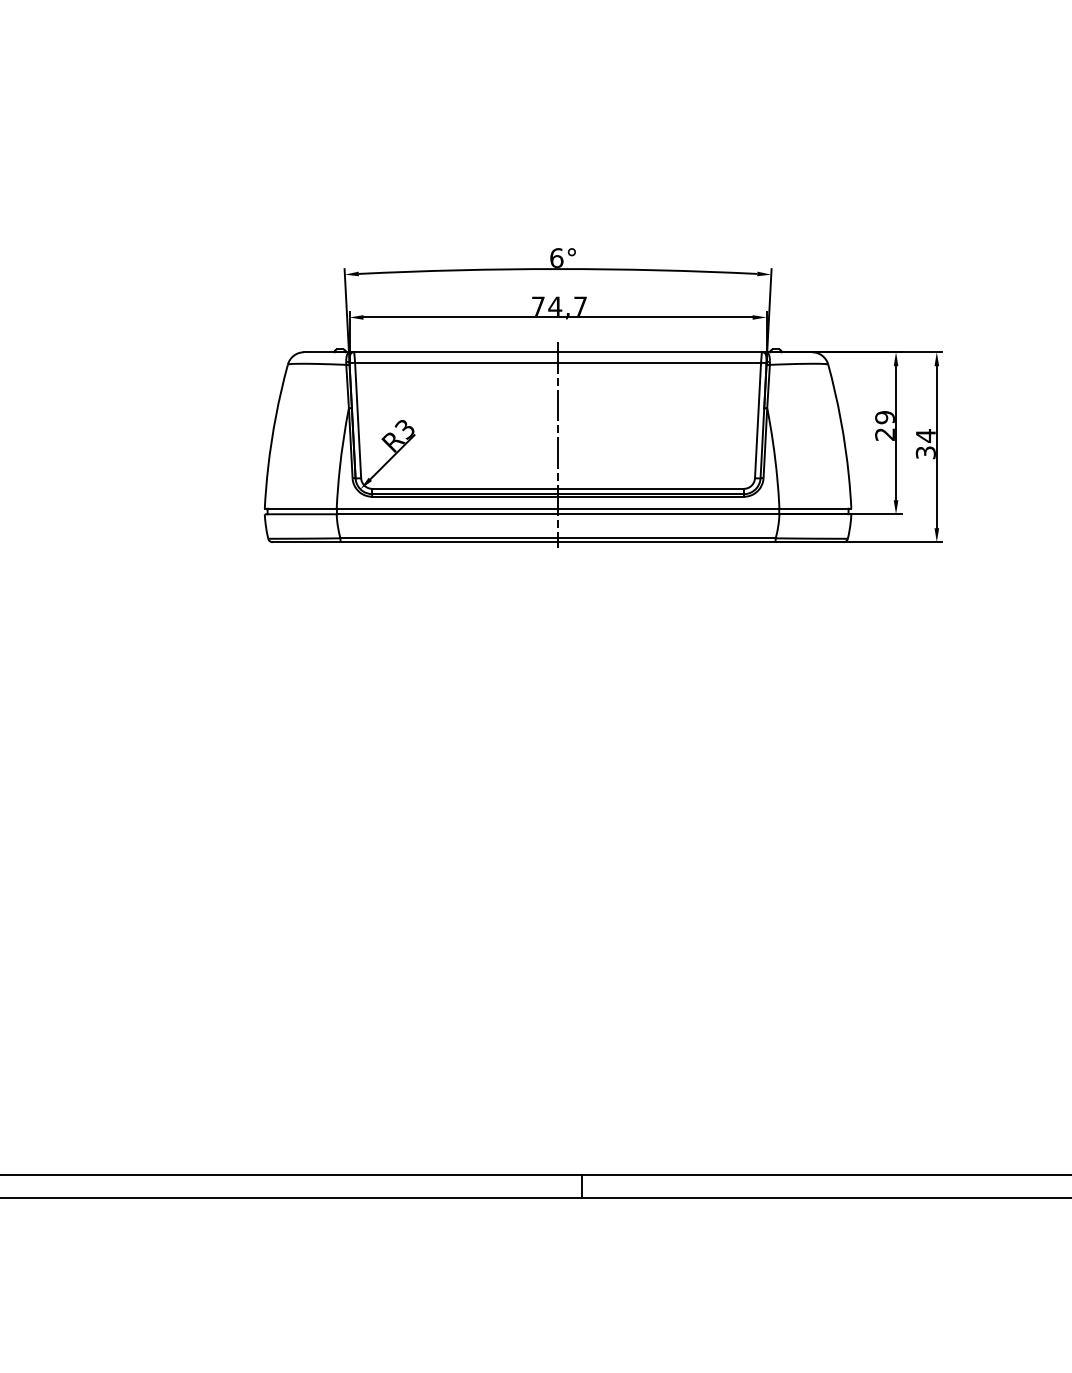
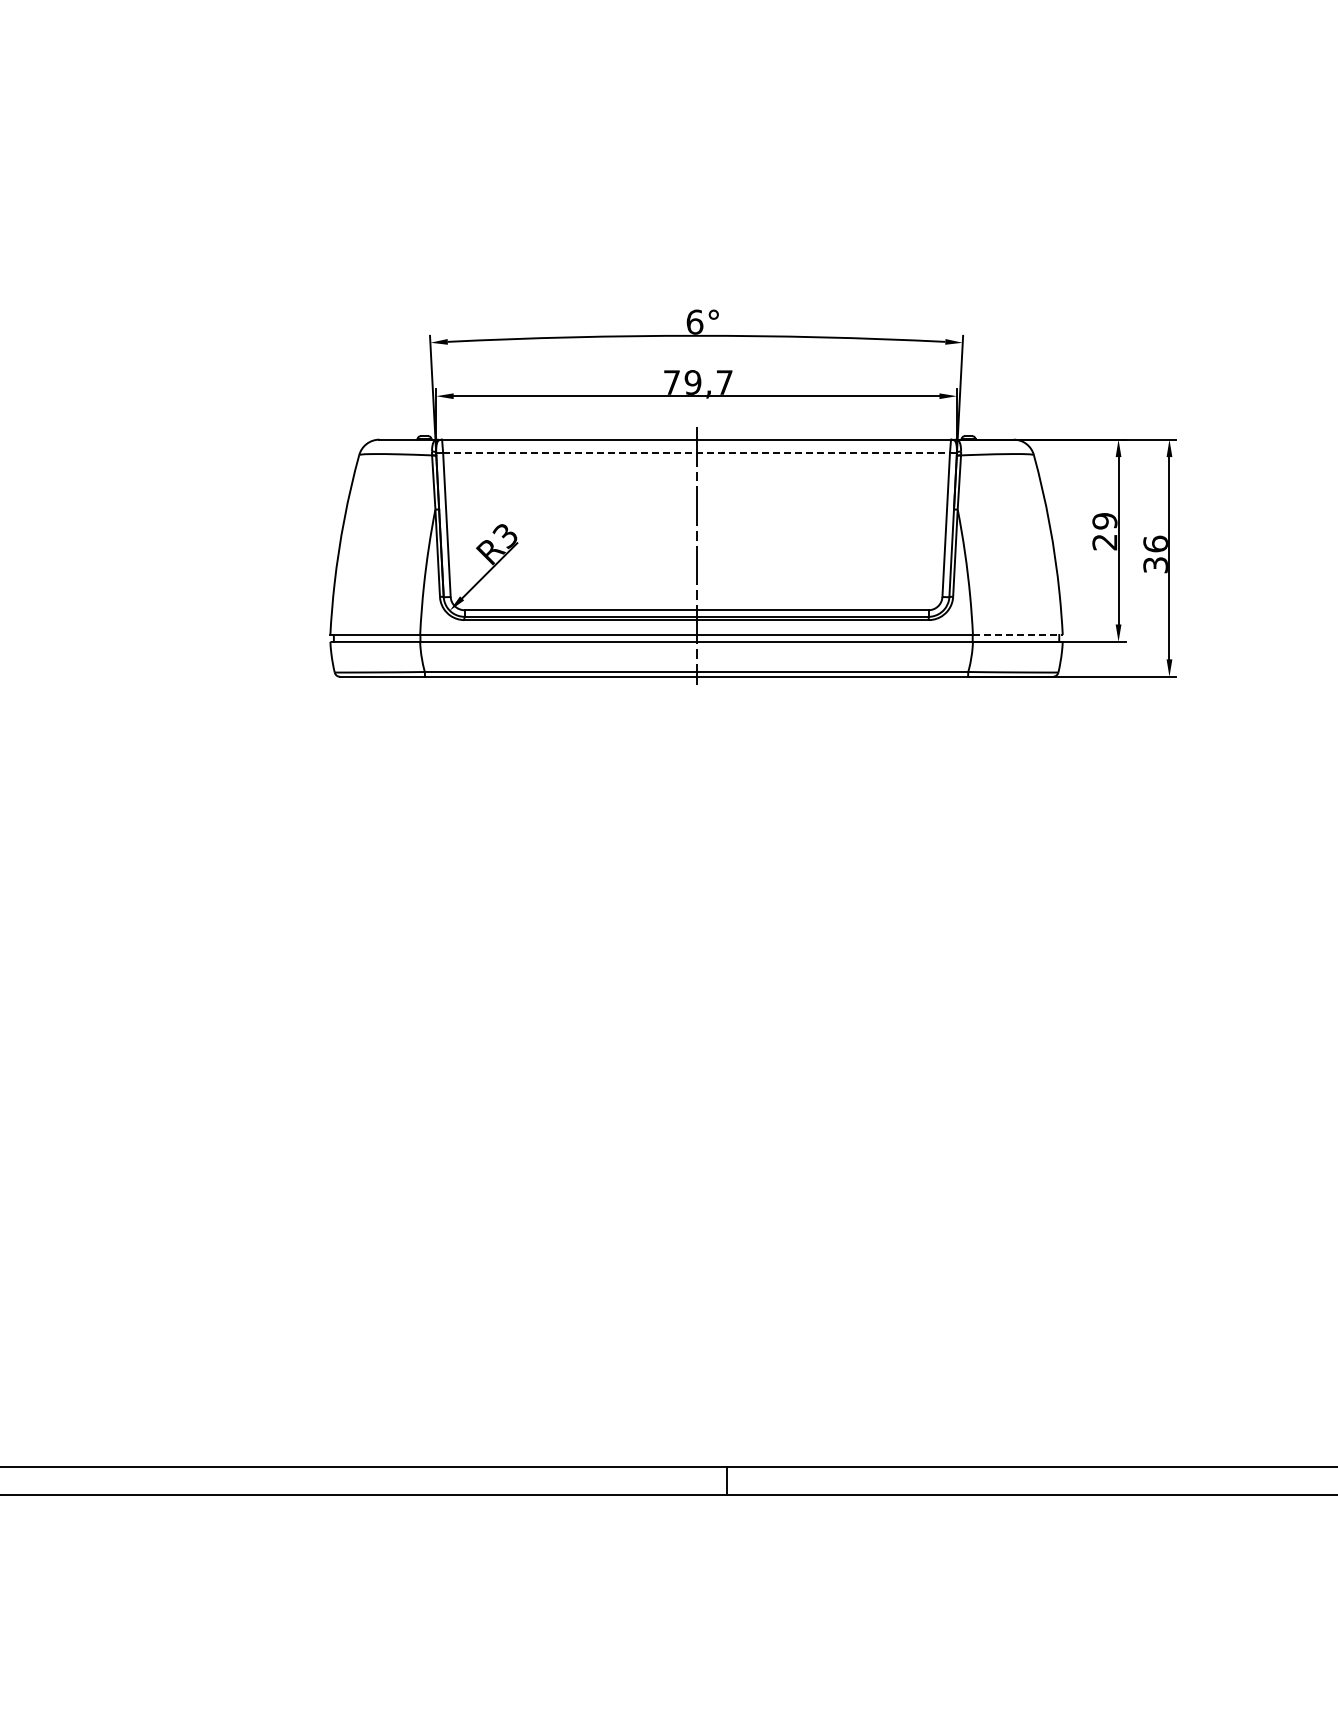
text: (554, 306) -> (692, 382), 74,7 -> 79,7
line: (558, 362) -> (697, 452), solid -> dashed
text: (925, 435) -> (1155, 543), 34 -> 36
line: (815, 508) -> (1017, 634), solid -> dashed

